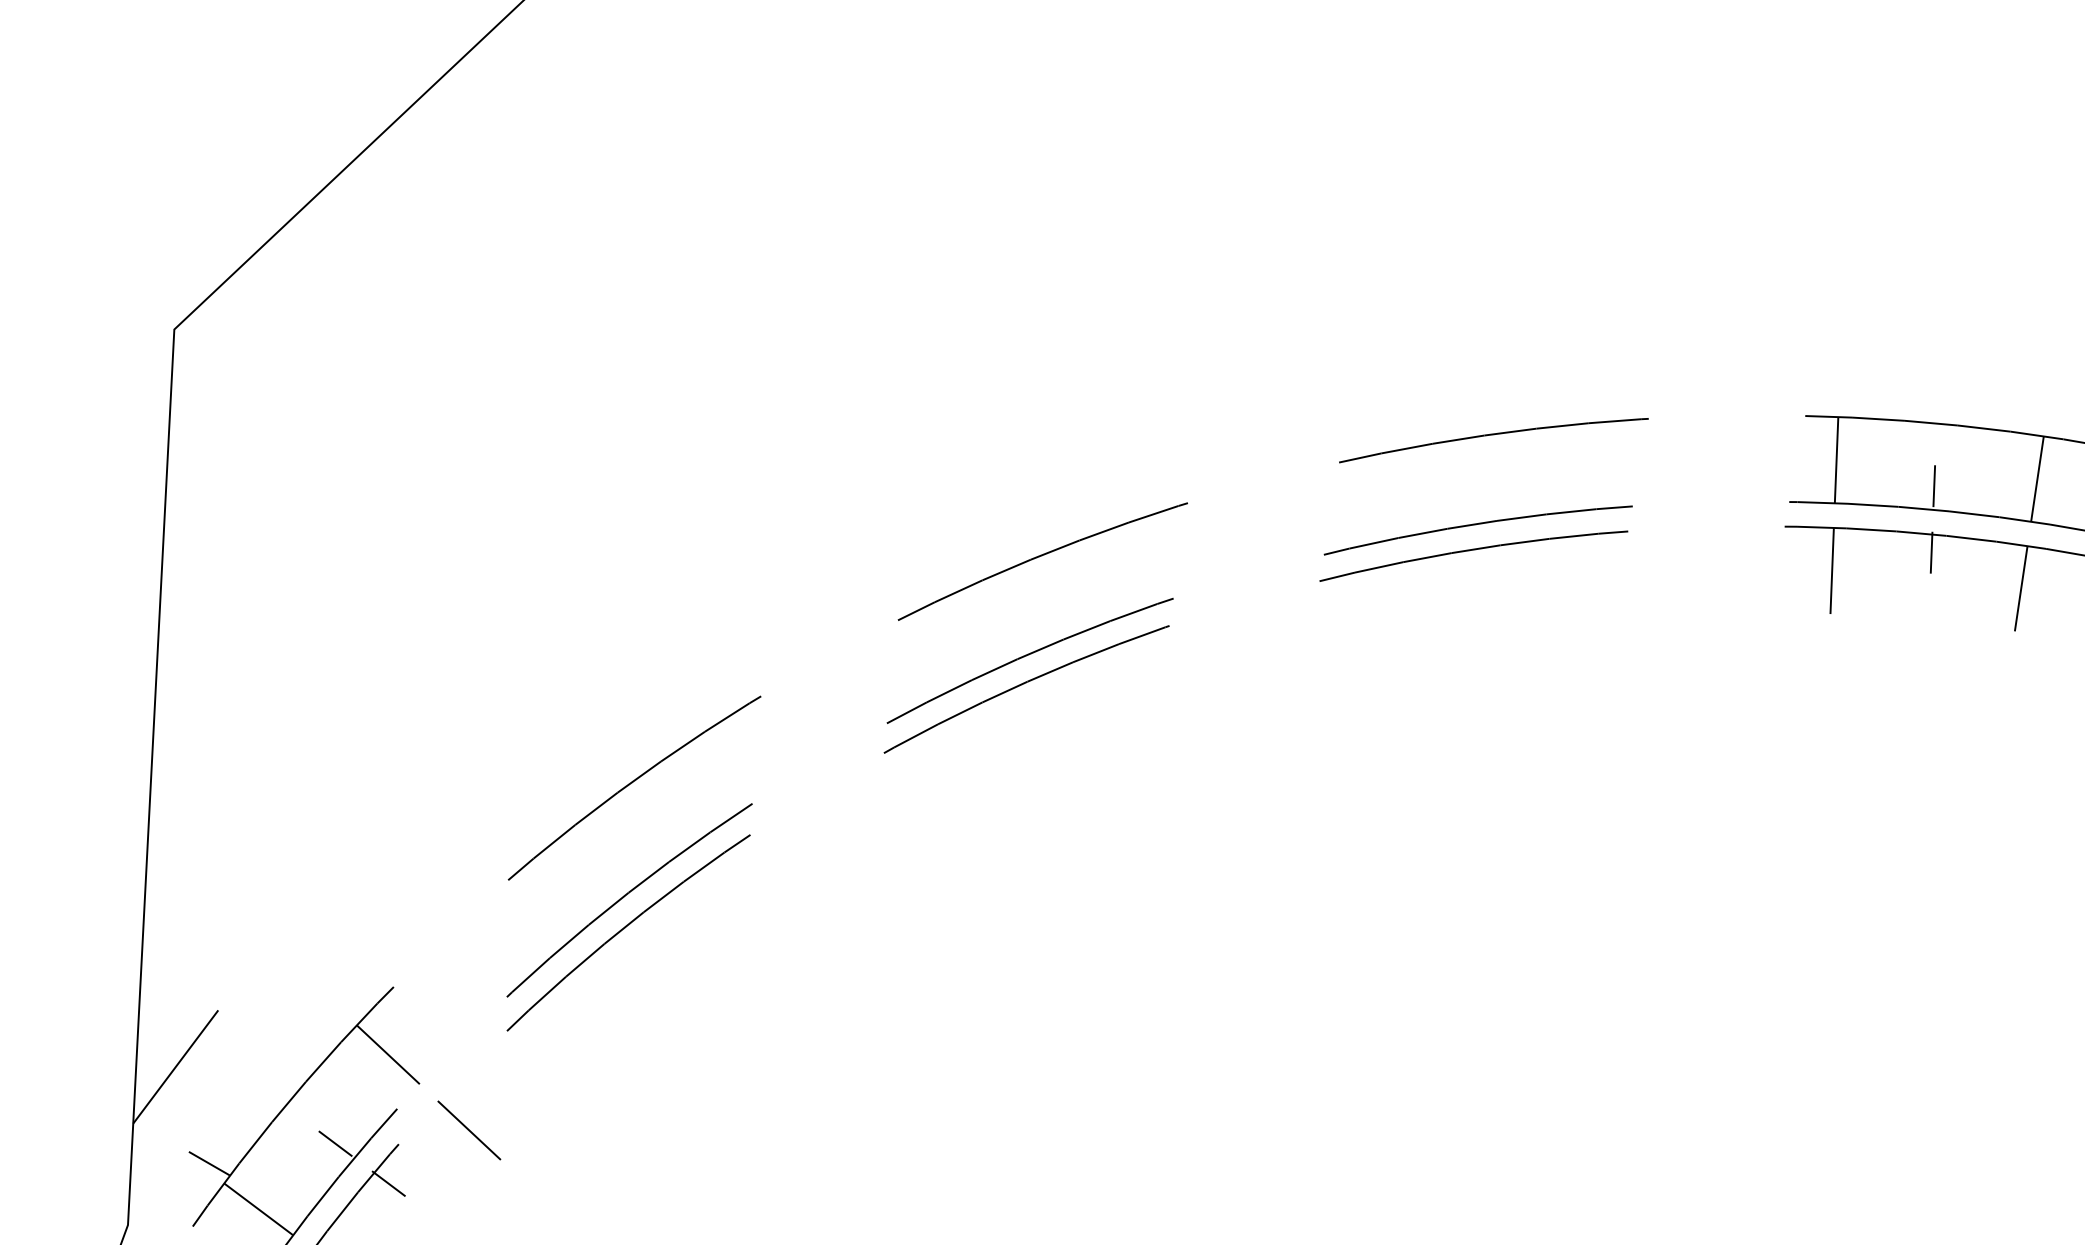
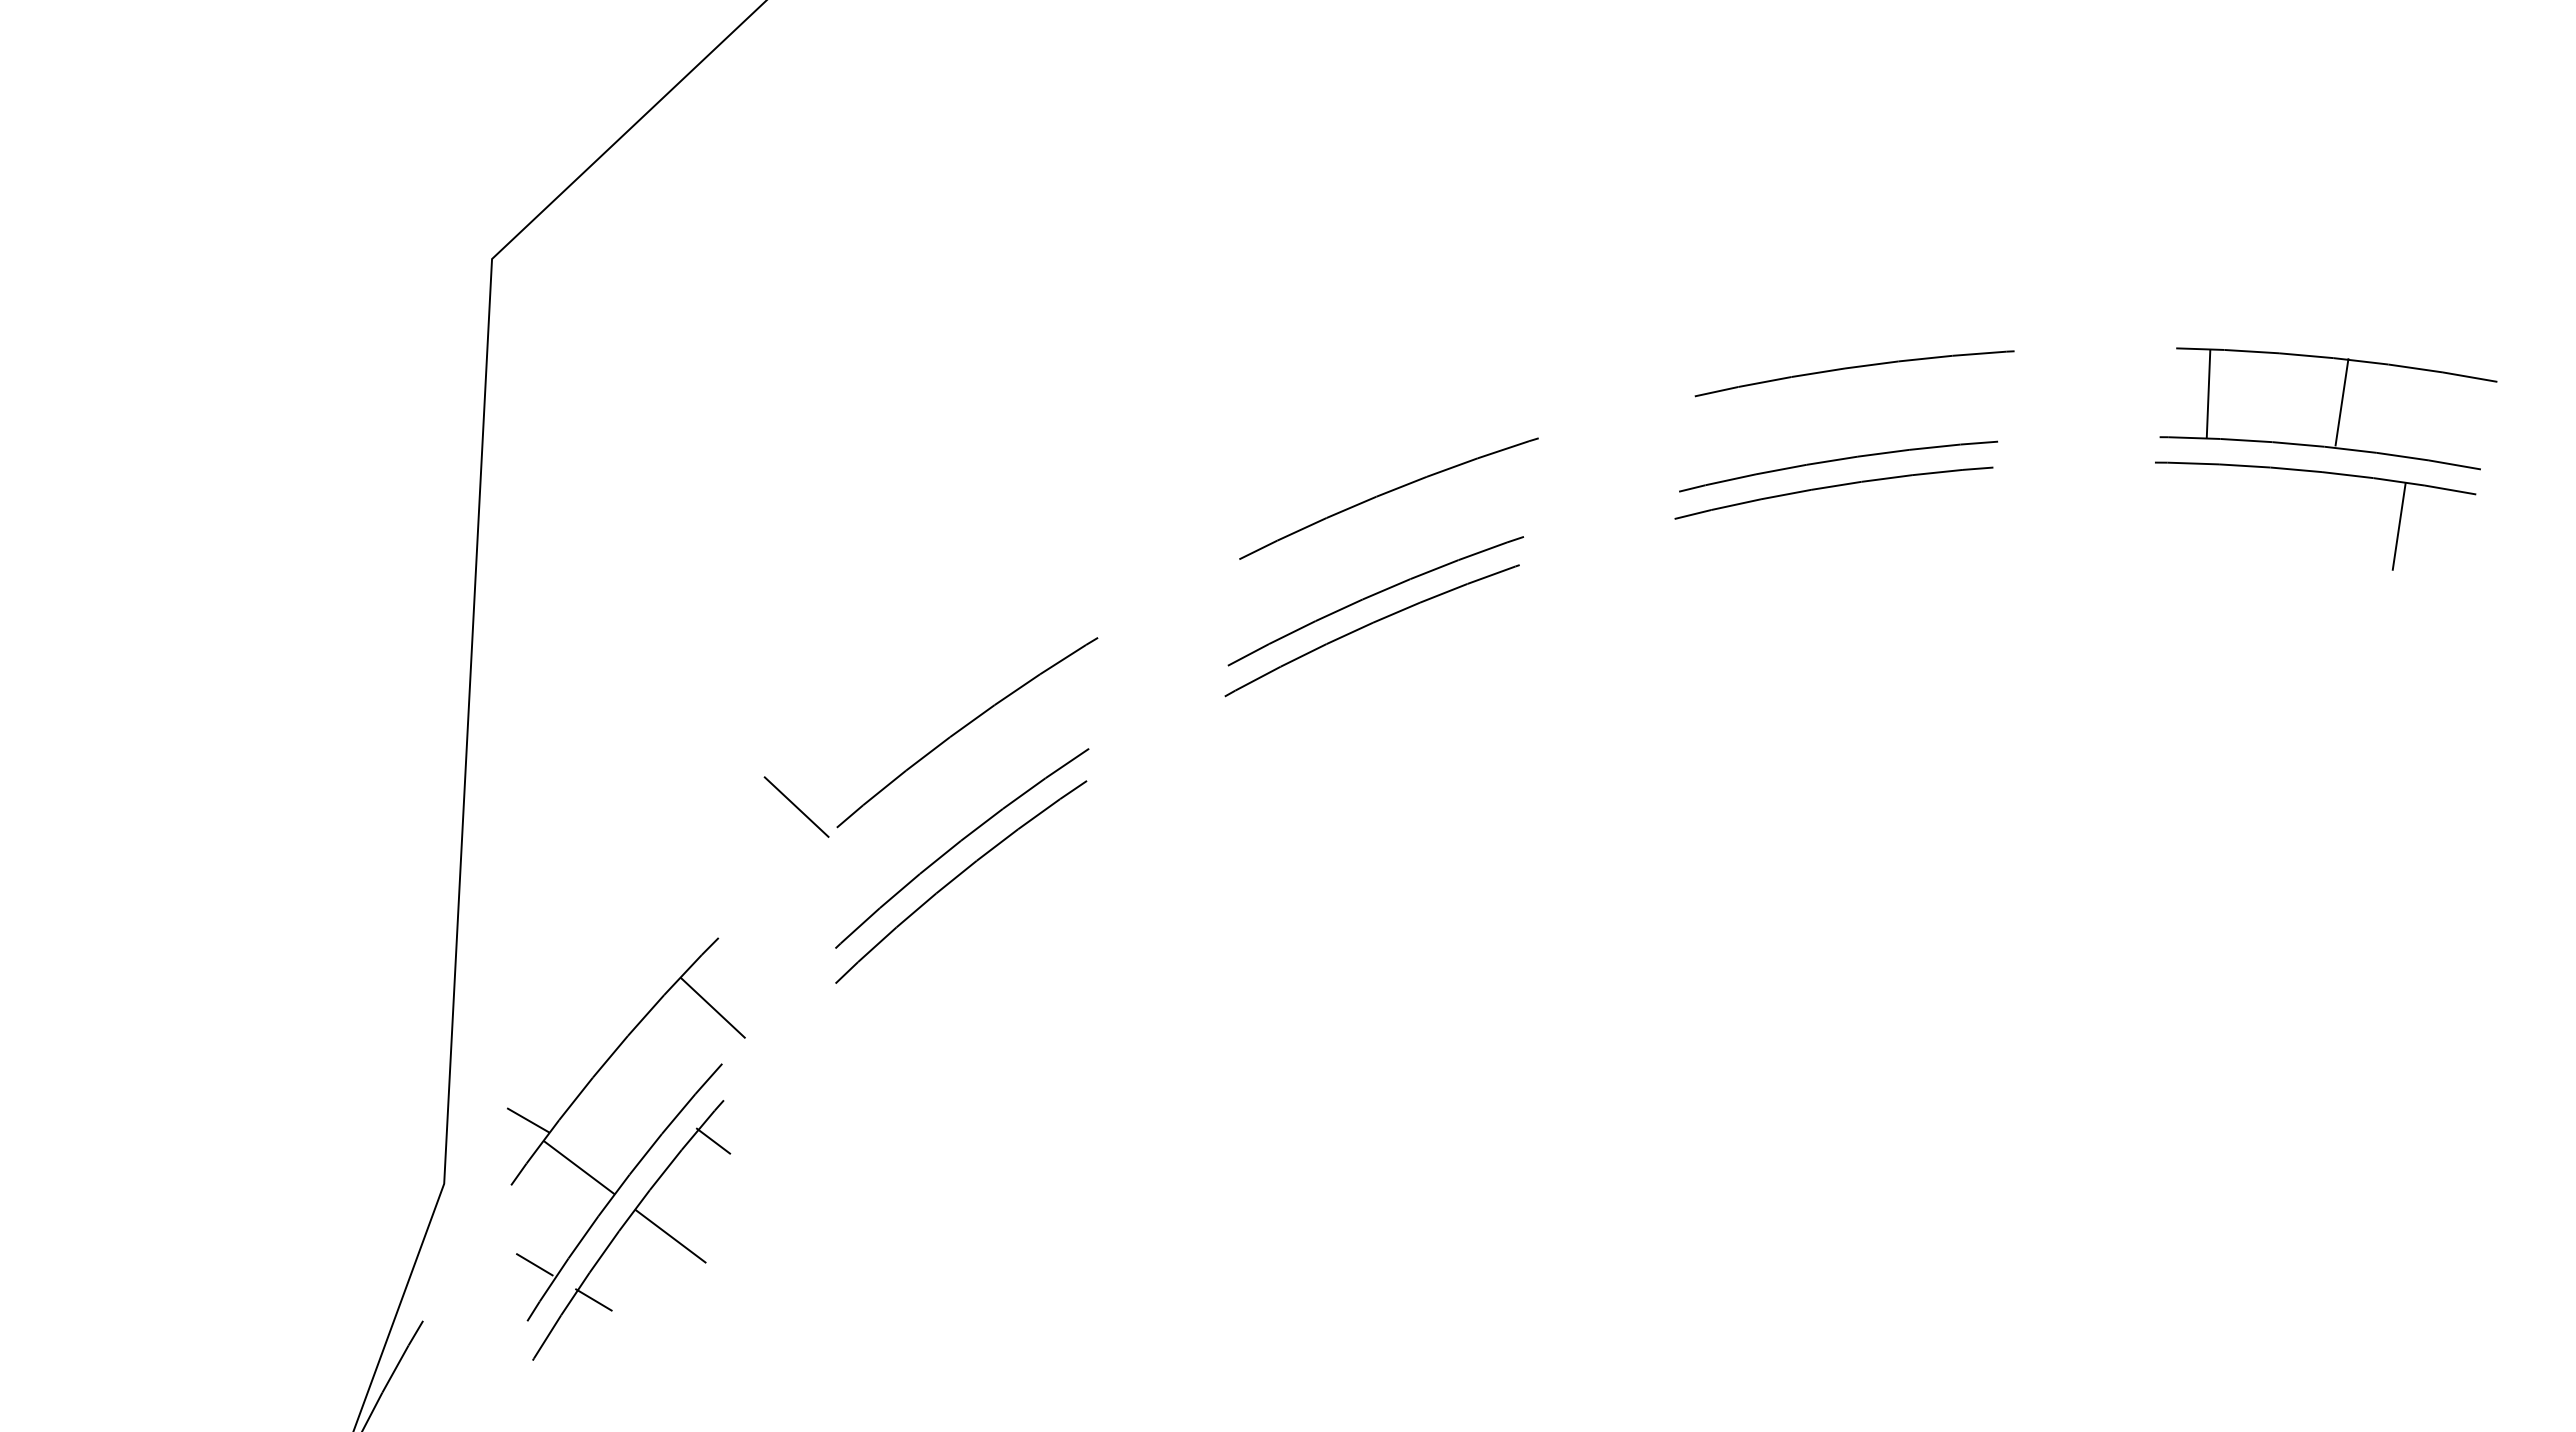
line: (2037, 479) -> (2341, 402), moved
line: (1934, 485) -> (2309, 420), removed
line: (1931, 552) -> (2306, 489), removed
line: (1831, 570) -> (2203, 507), removed
line: (175, 1066) -> (493, 1020), removed
line: (469, 1129) -> (796, 806), moved
line: (335, 1143) -> (658, 1099), removed

